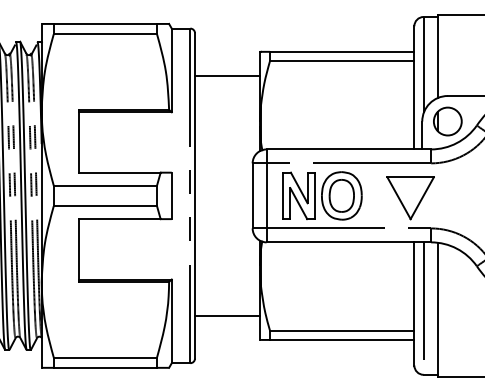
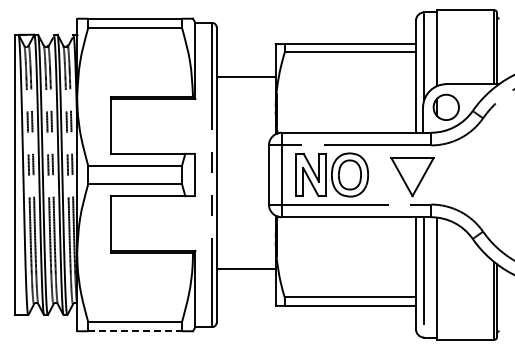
line: (226, 76) -> (245, 77), moved
line: (226, 315) -> (245, 268), moved
line: (105, 368) -> (135, 331), solid -> dashed

